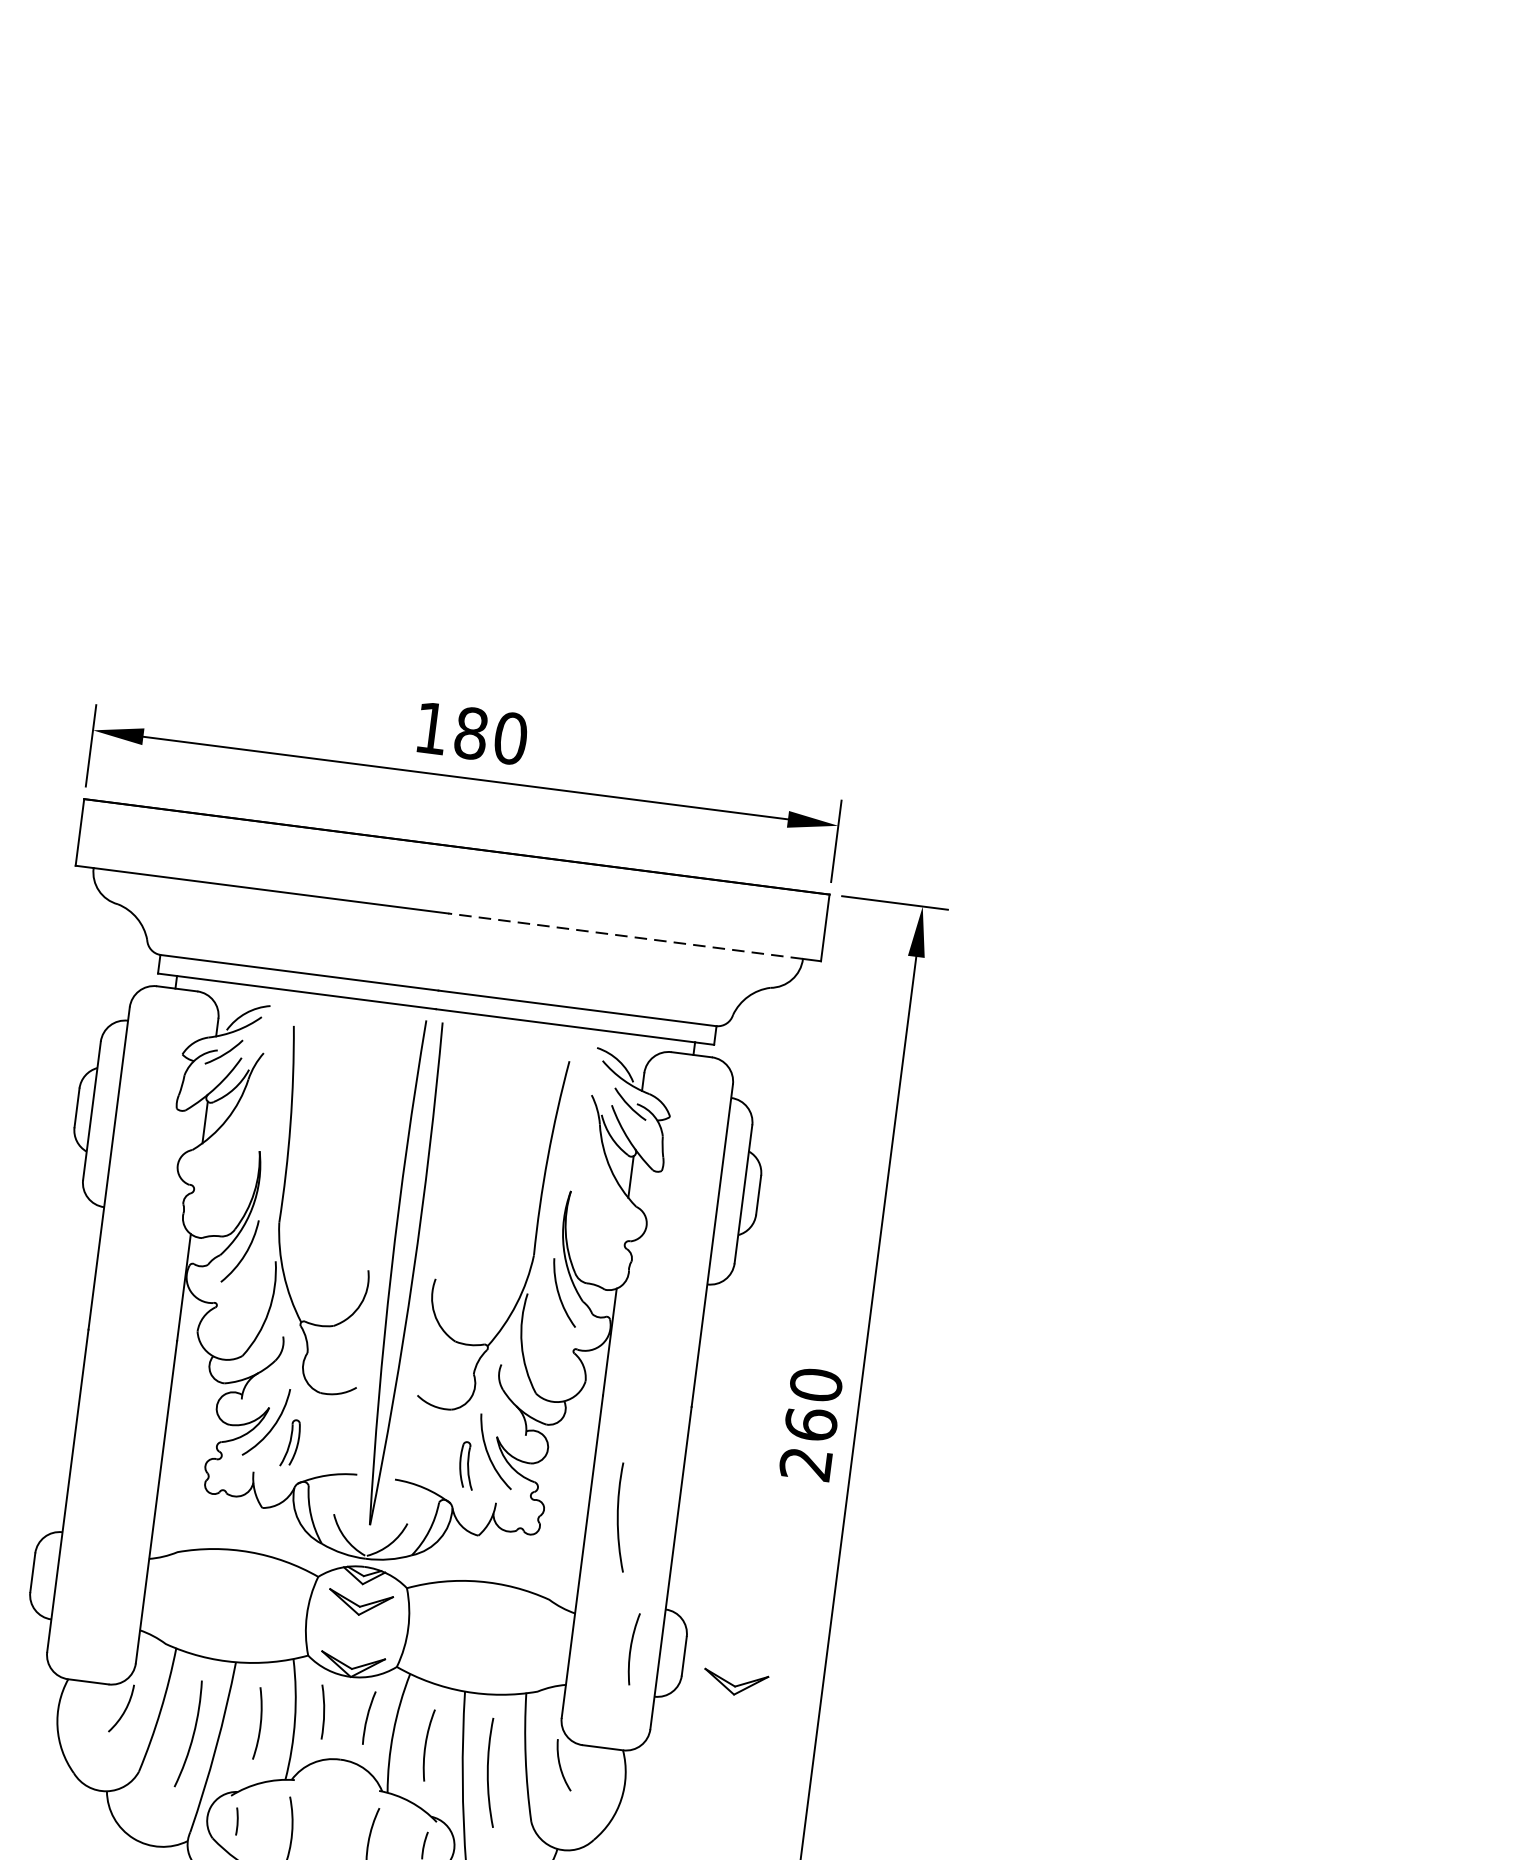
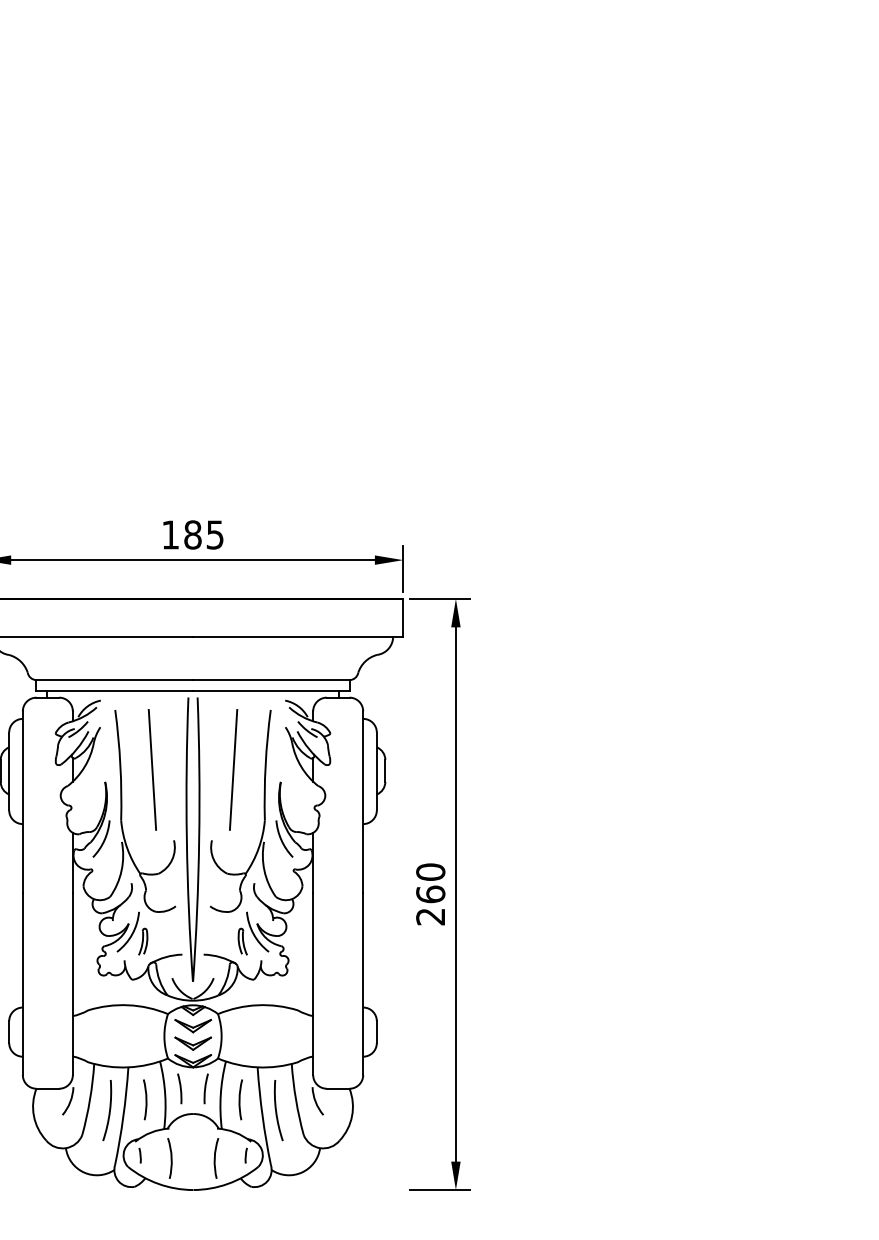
text: (511, 737) -> (215, 534), 180 -> 185
line: (624, 935) -> (292, 636), dashed -> solid
line: (346, 1139) -> (152, 769), added
line: (489, 1158) -> (233, 769), added
arc: (618, 1516) -> (330, 959), removed
arc: (632, 1648) -> (347, 1031), removed
part: (734, 1683) -> (192, 1043), moved

